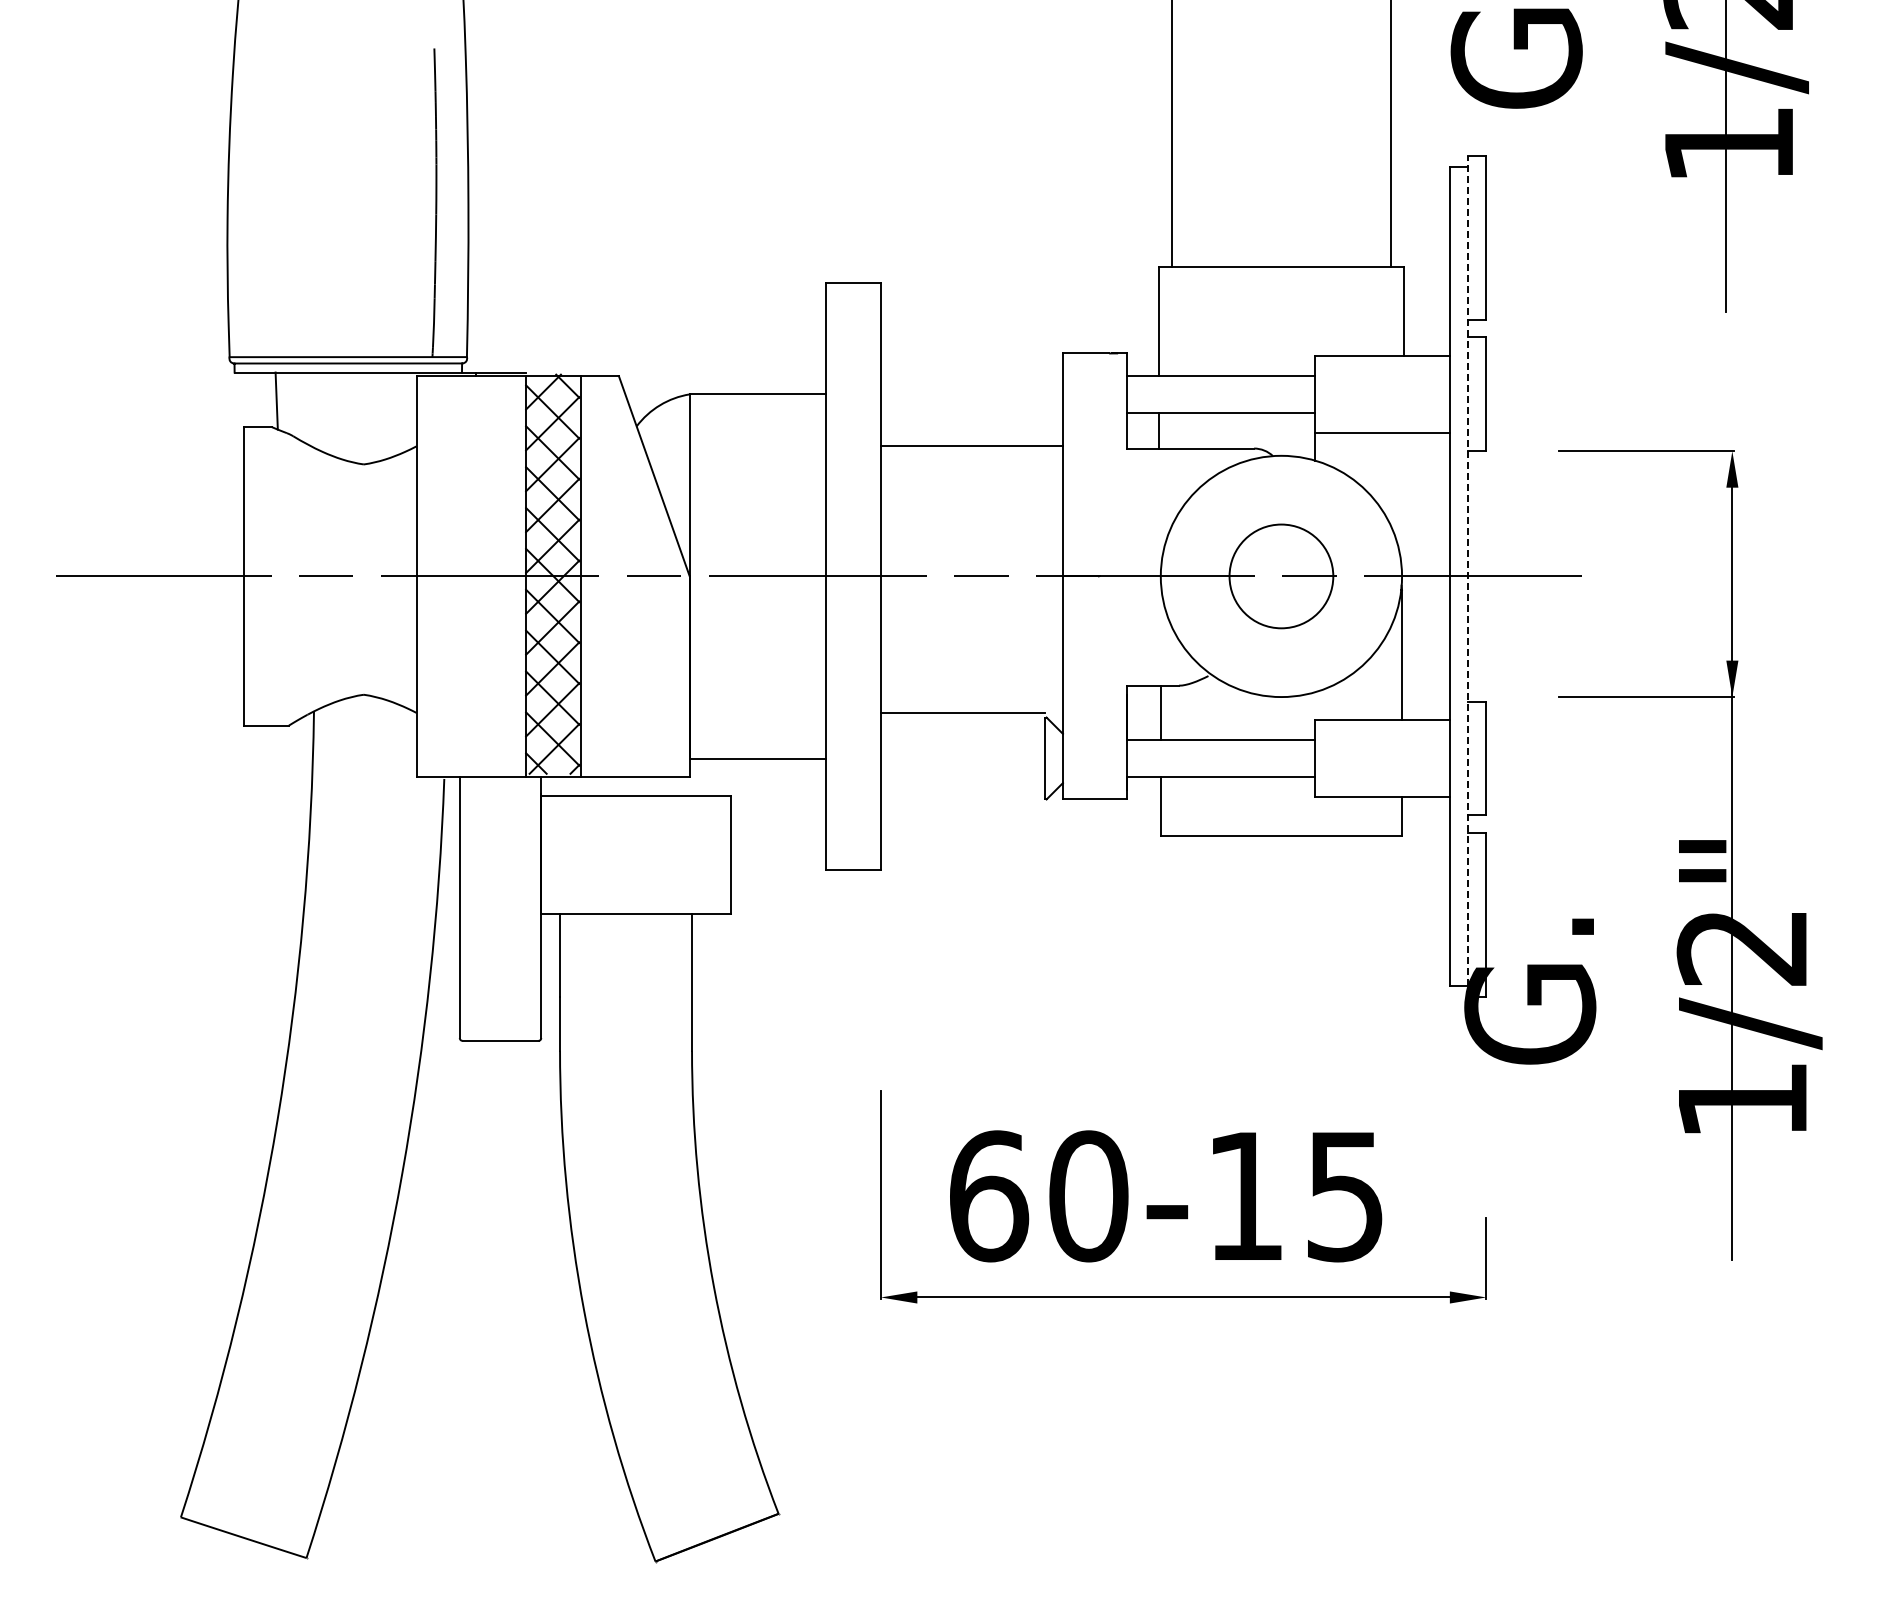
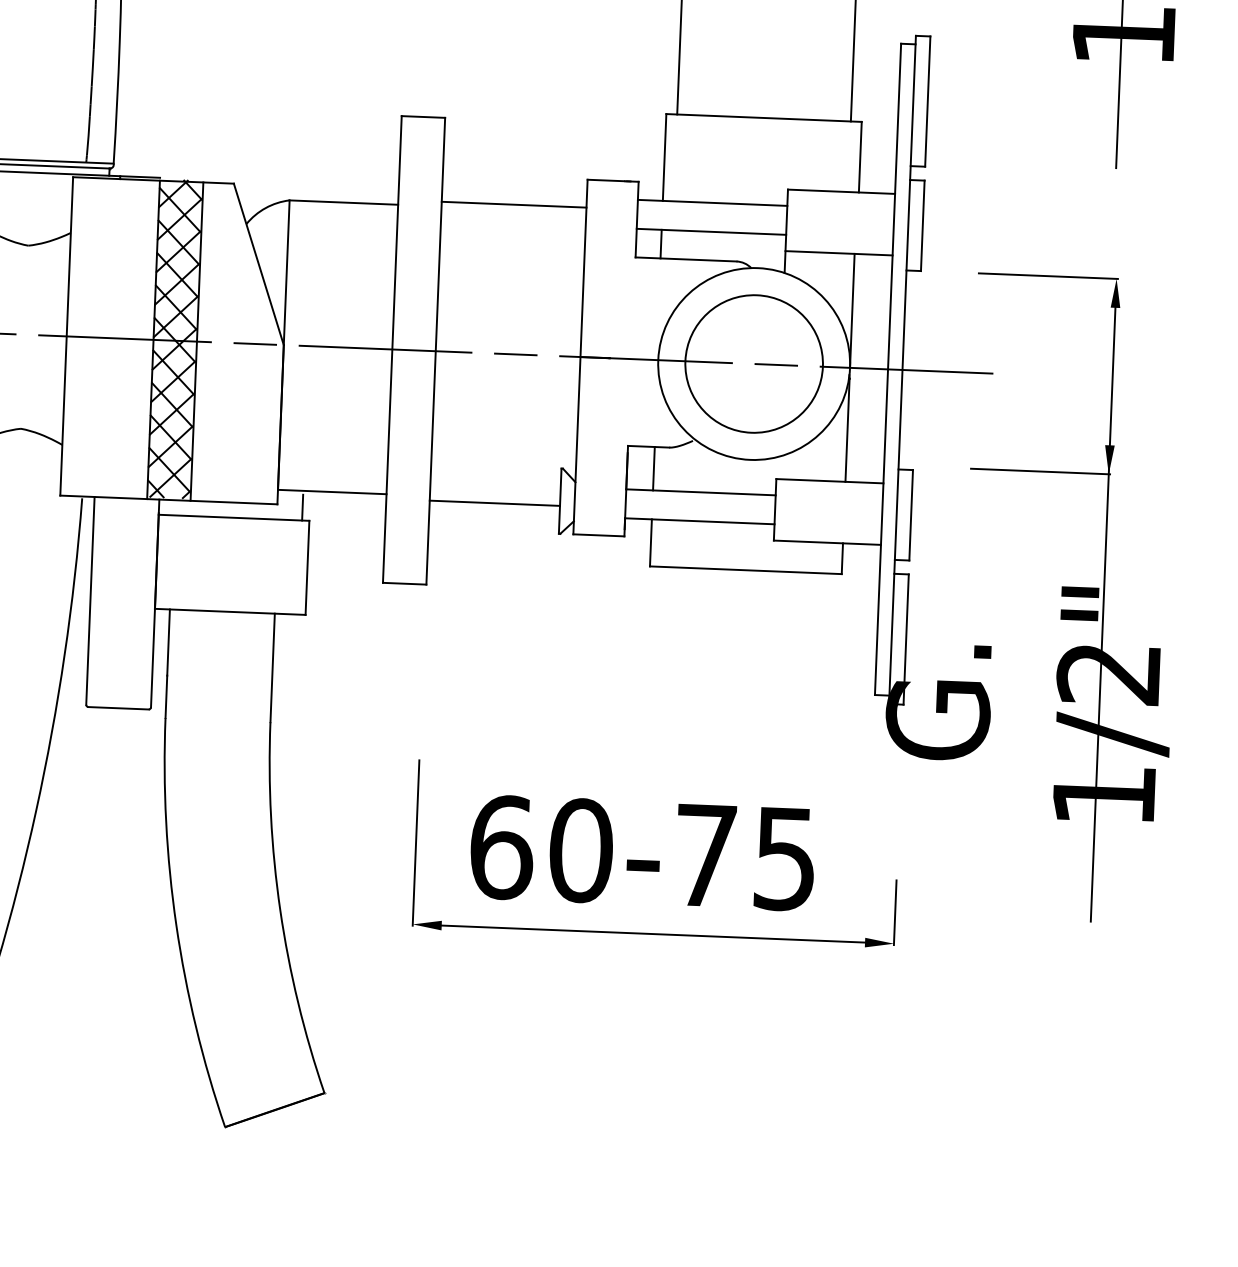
line: (971, 446) -> (513, 204), moved
line: (1402, 504) -> (852, 310), added
circle: (1280, 575) -> (753, 363), size x1.67
line: (1468, 575) -> (902, 369), dashed -> solid
line: (962, 713) -> (494, 503), moved
line: (721, 779) -> (302, 507), added
text: (1245, 1195) -> (705, 854), 60-15 -> 60-75

